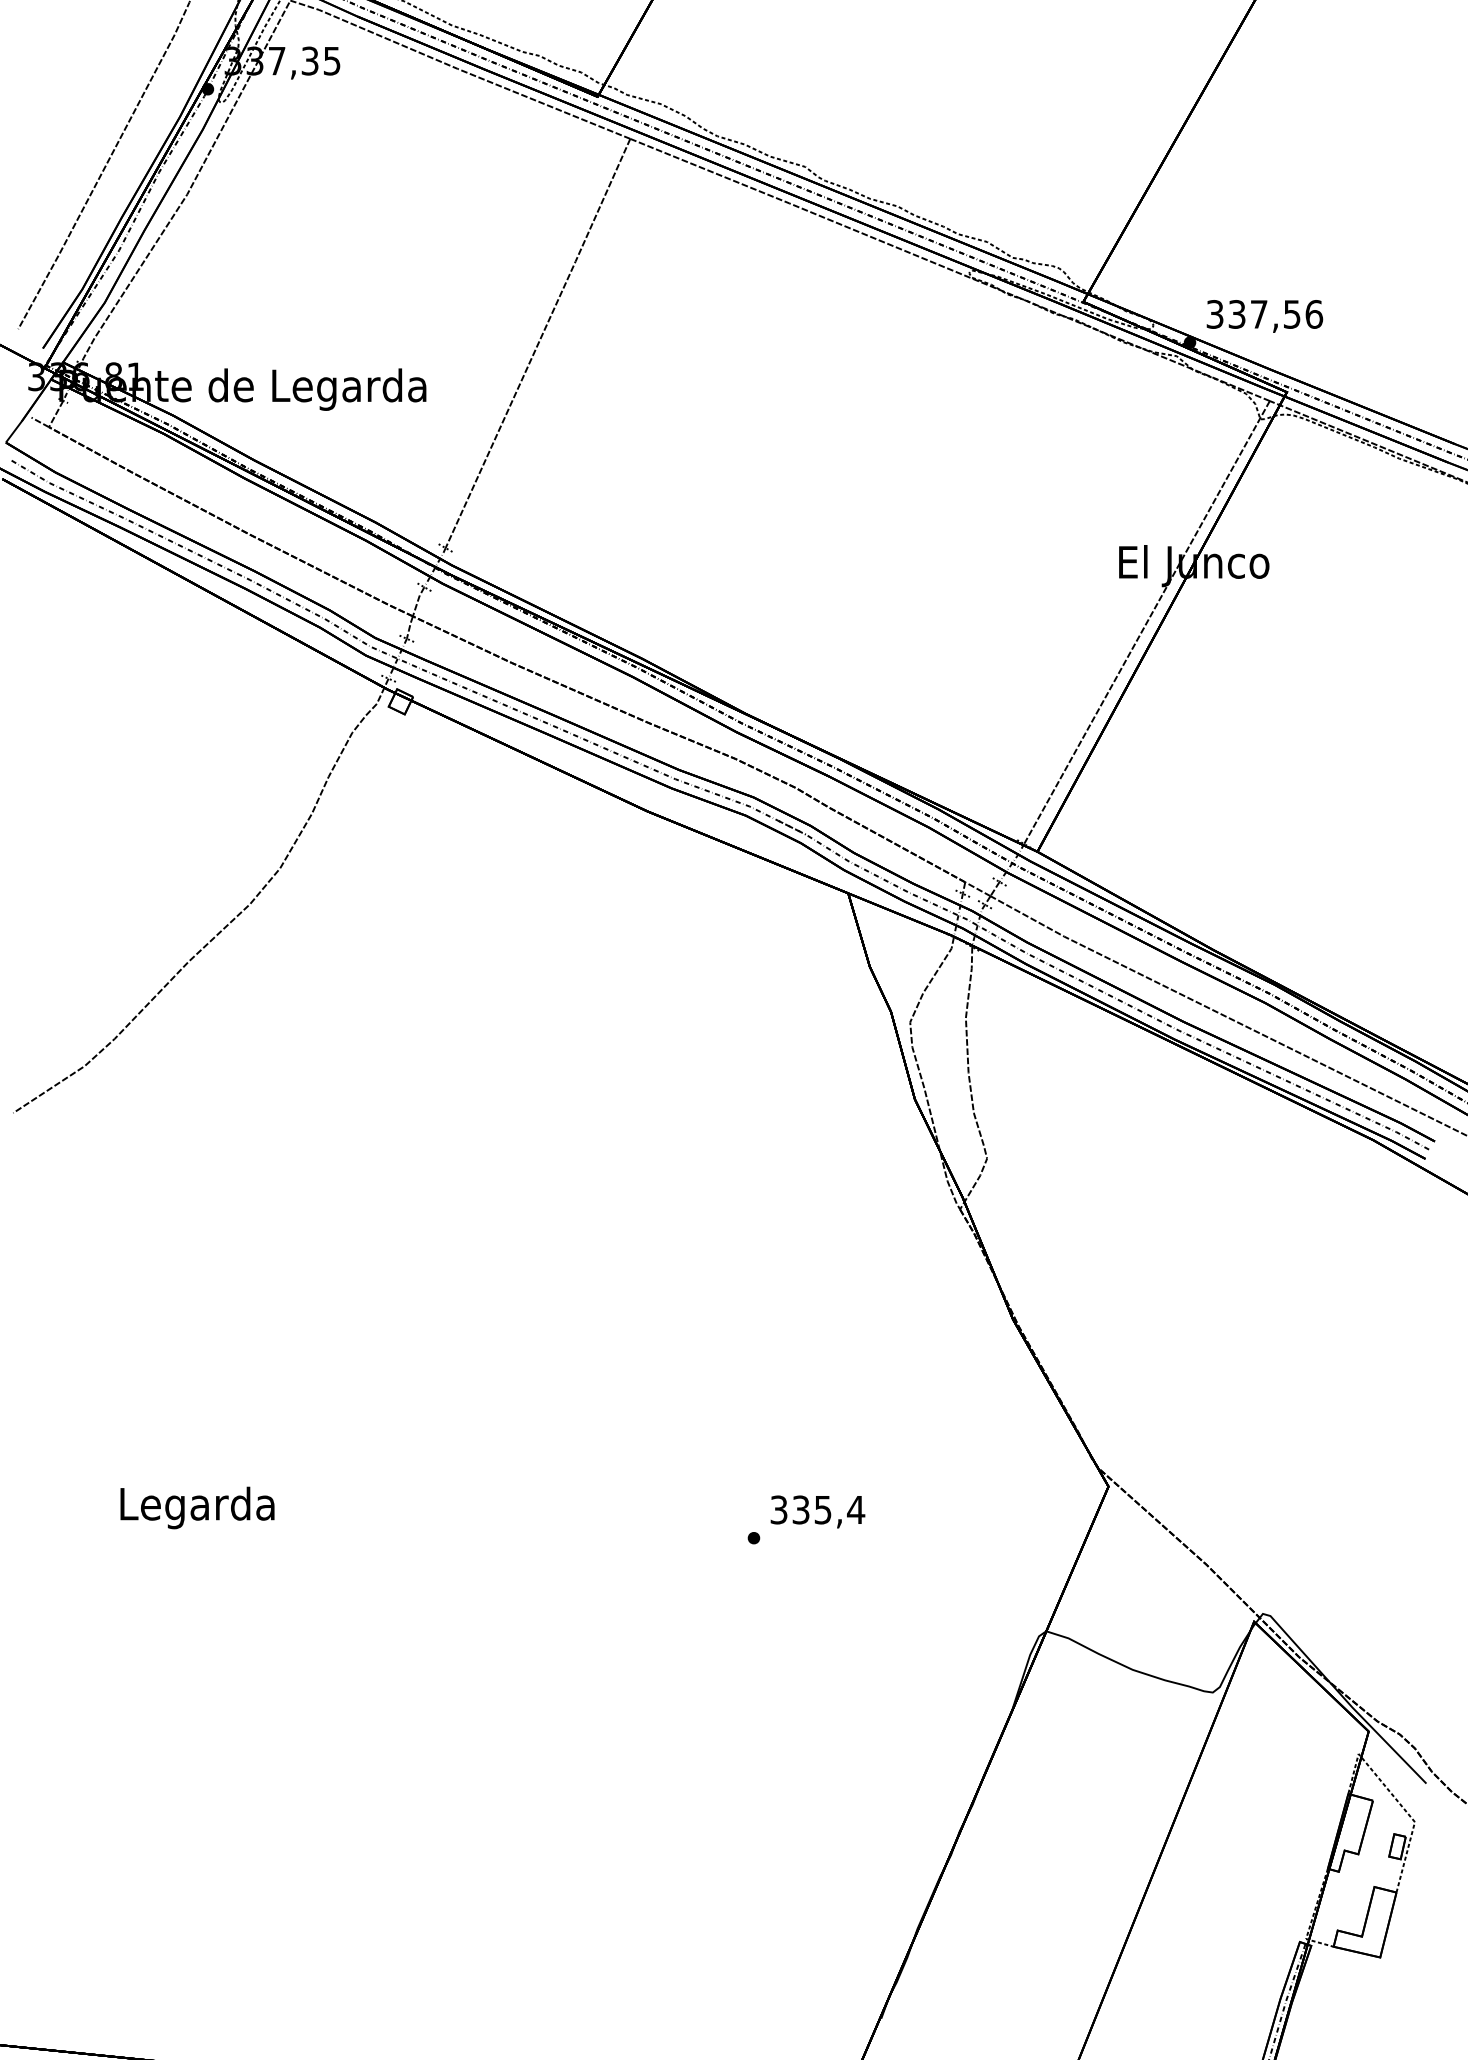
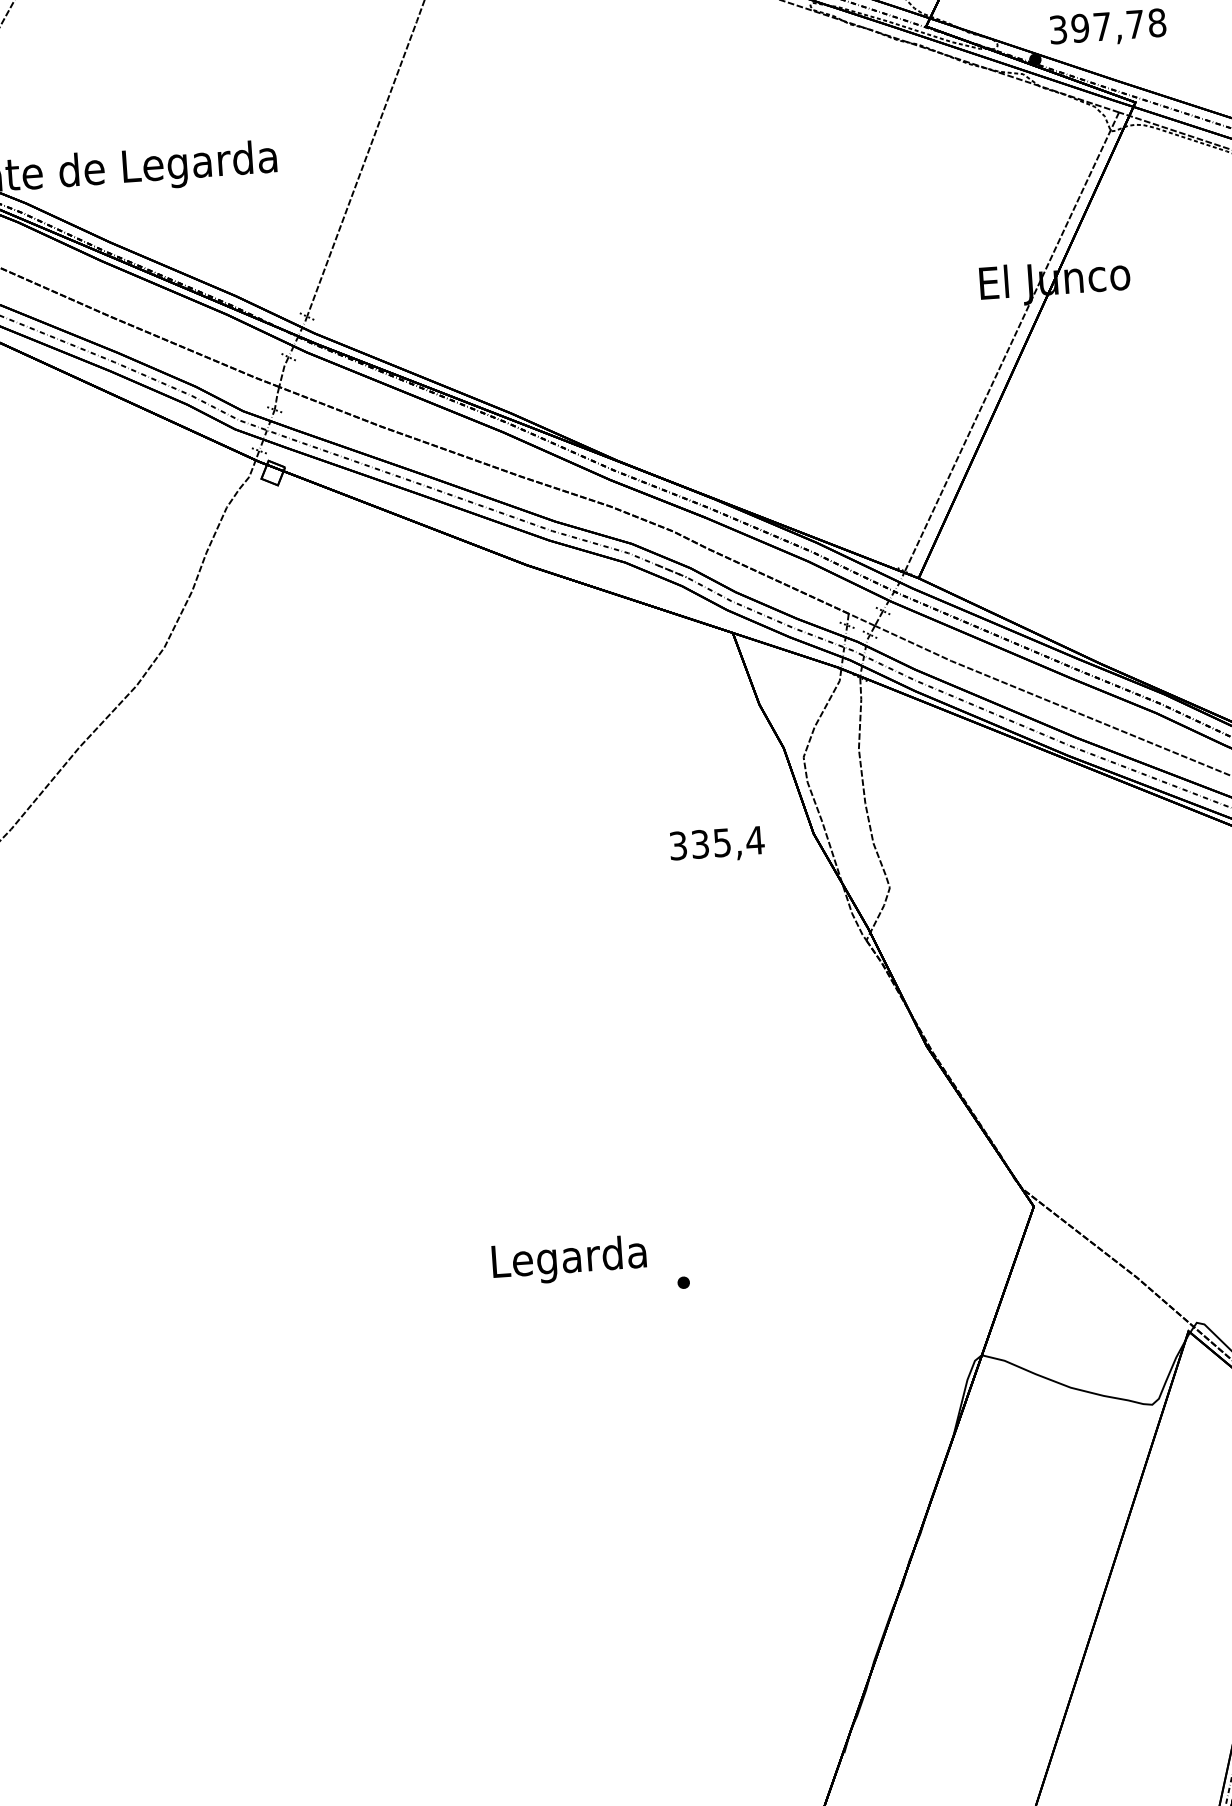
text: (1275, 314) -> (1118, 25), 337,56 -> 397,78
text: (197, 1507) -> (569, 1260), moved
text: (817, 1511) -> (716, 844), moved

